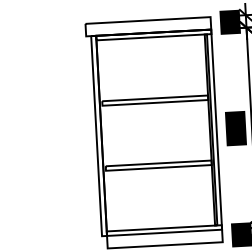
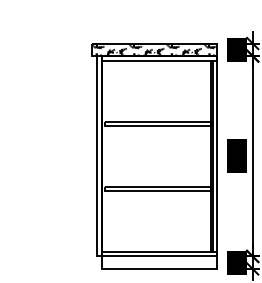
hatch: (148, 26) -> (154, 49), added

